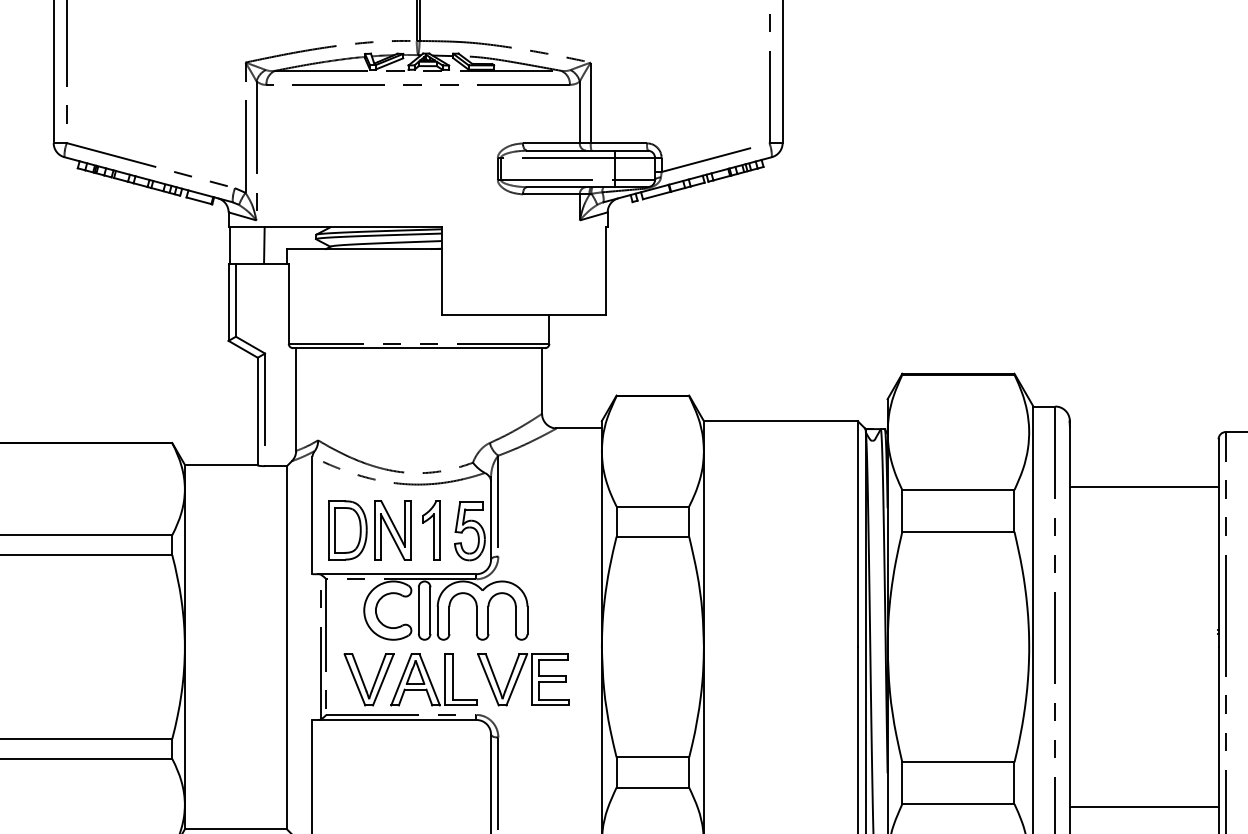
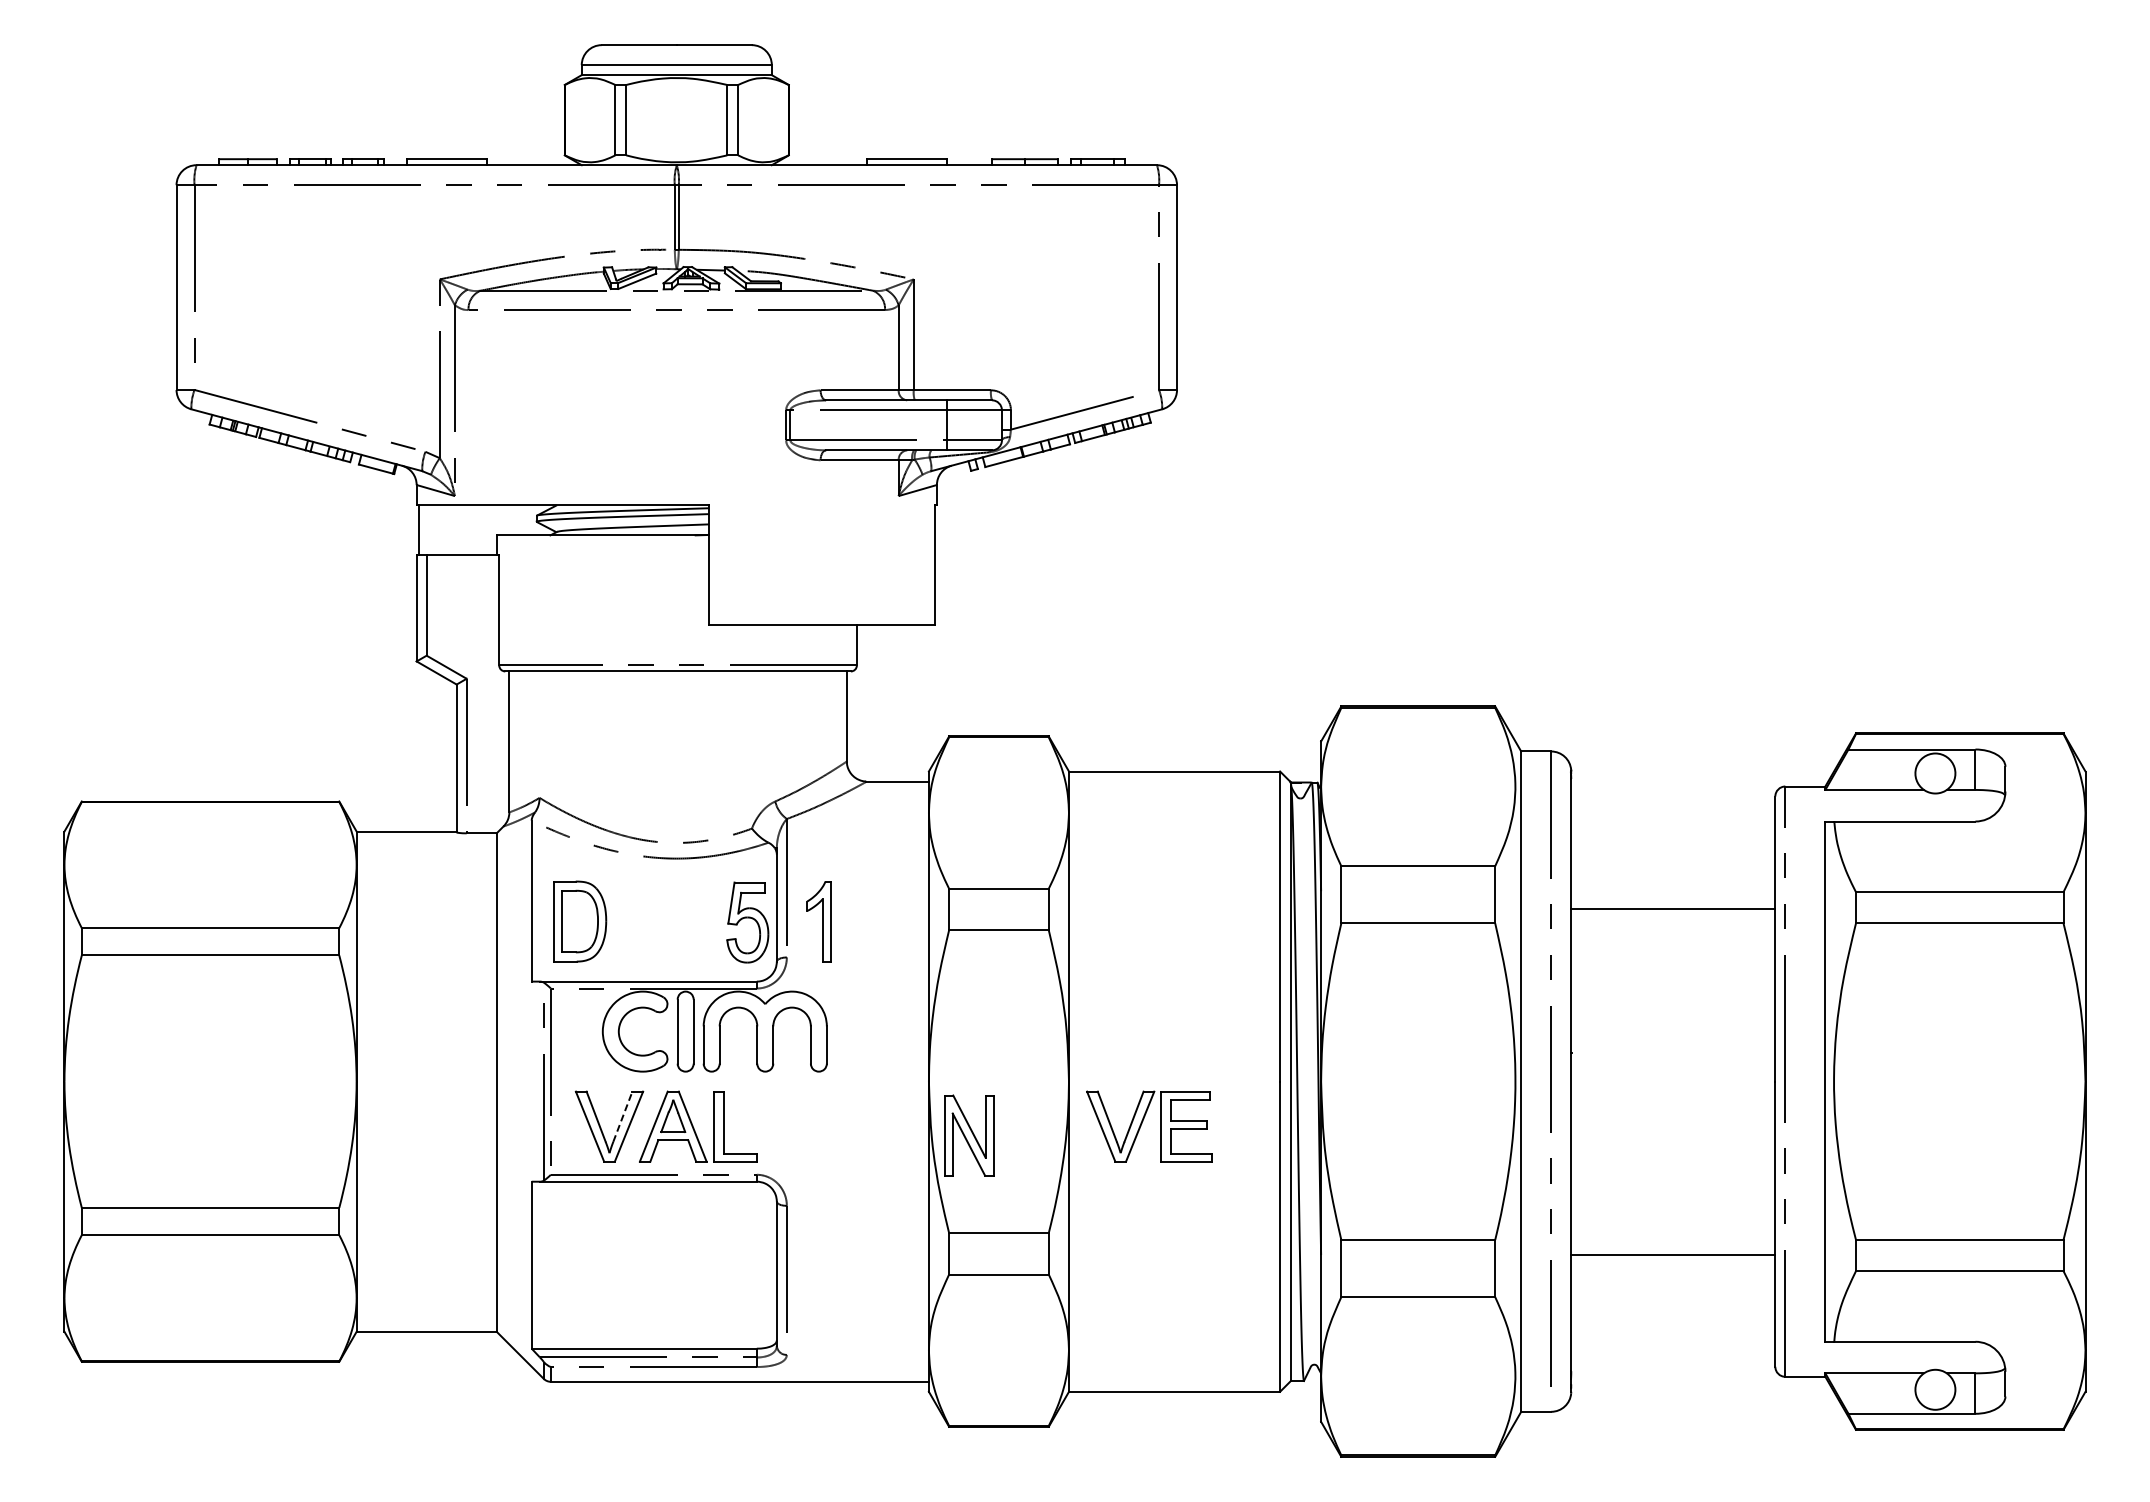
line: (264, 245) -> (465, 530), removed
line: (1144, 486) -> (1673, 908), moved
part: (393, 530) -> (969, 1135), moved
part: (431, 530) -> (818, 921), moved
line: (378, 672) -> (622, 1116), solid -> dashed
part: (518, 677) -> (1142, 1123), moved
line: (1144, 807) -> (1673, 1254), moved

